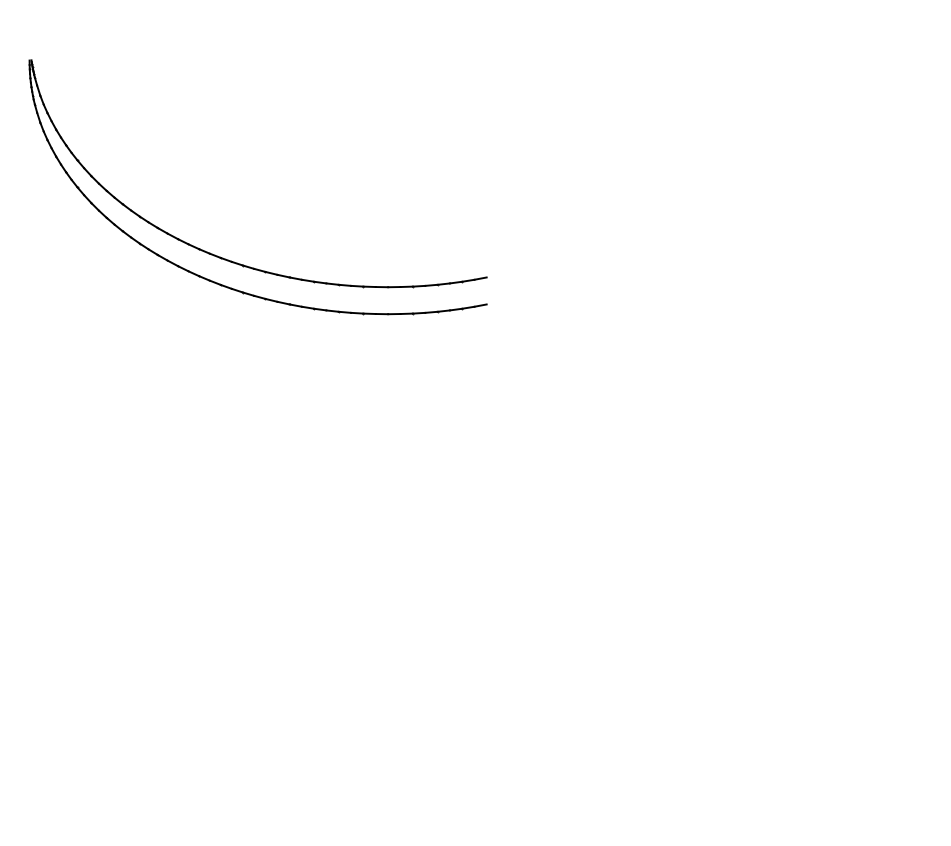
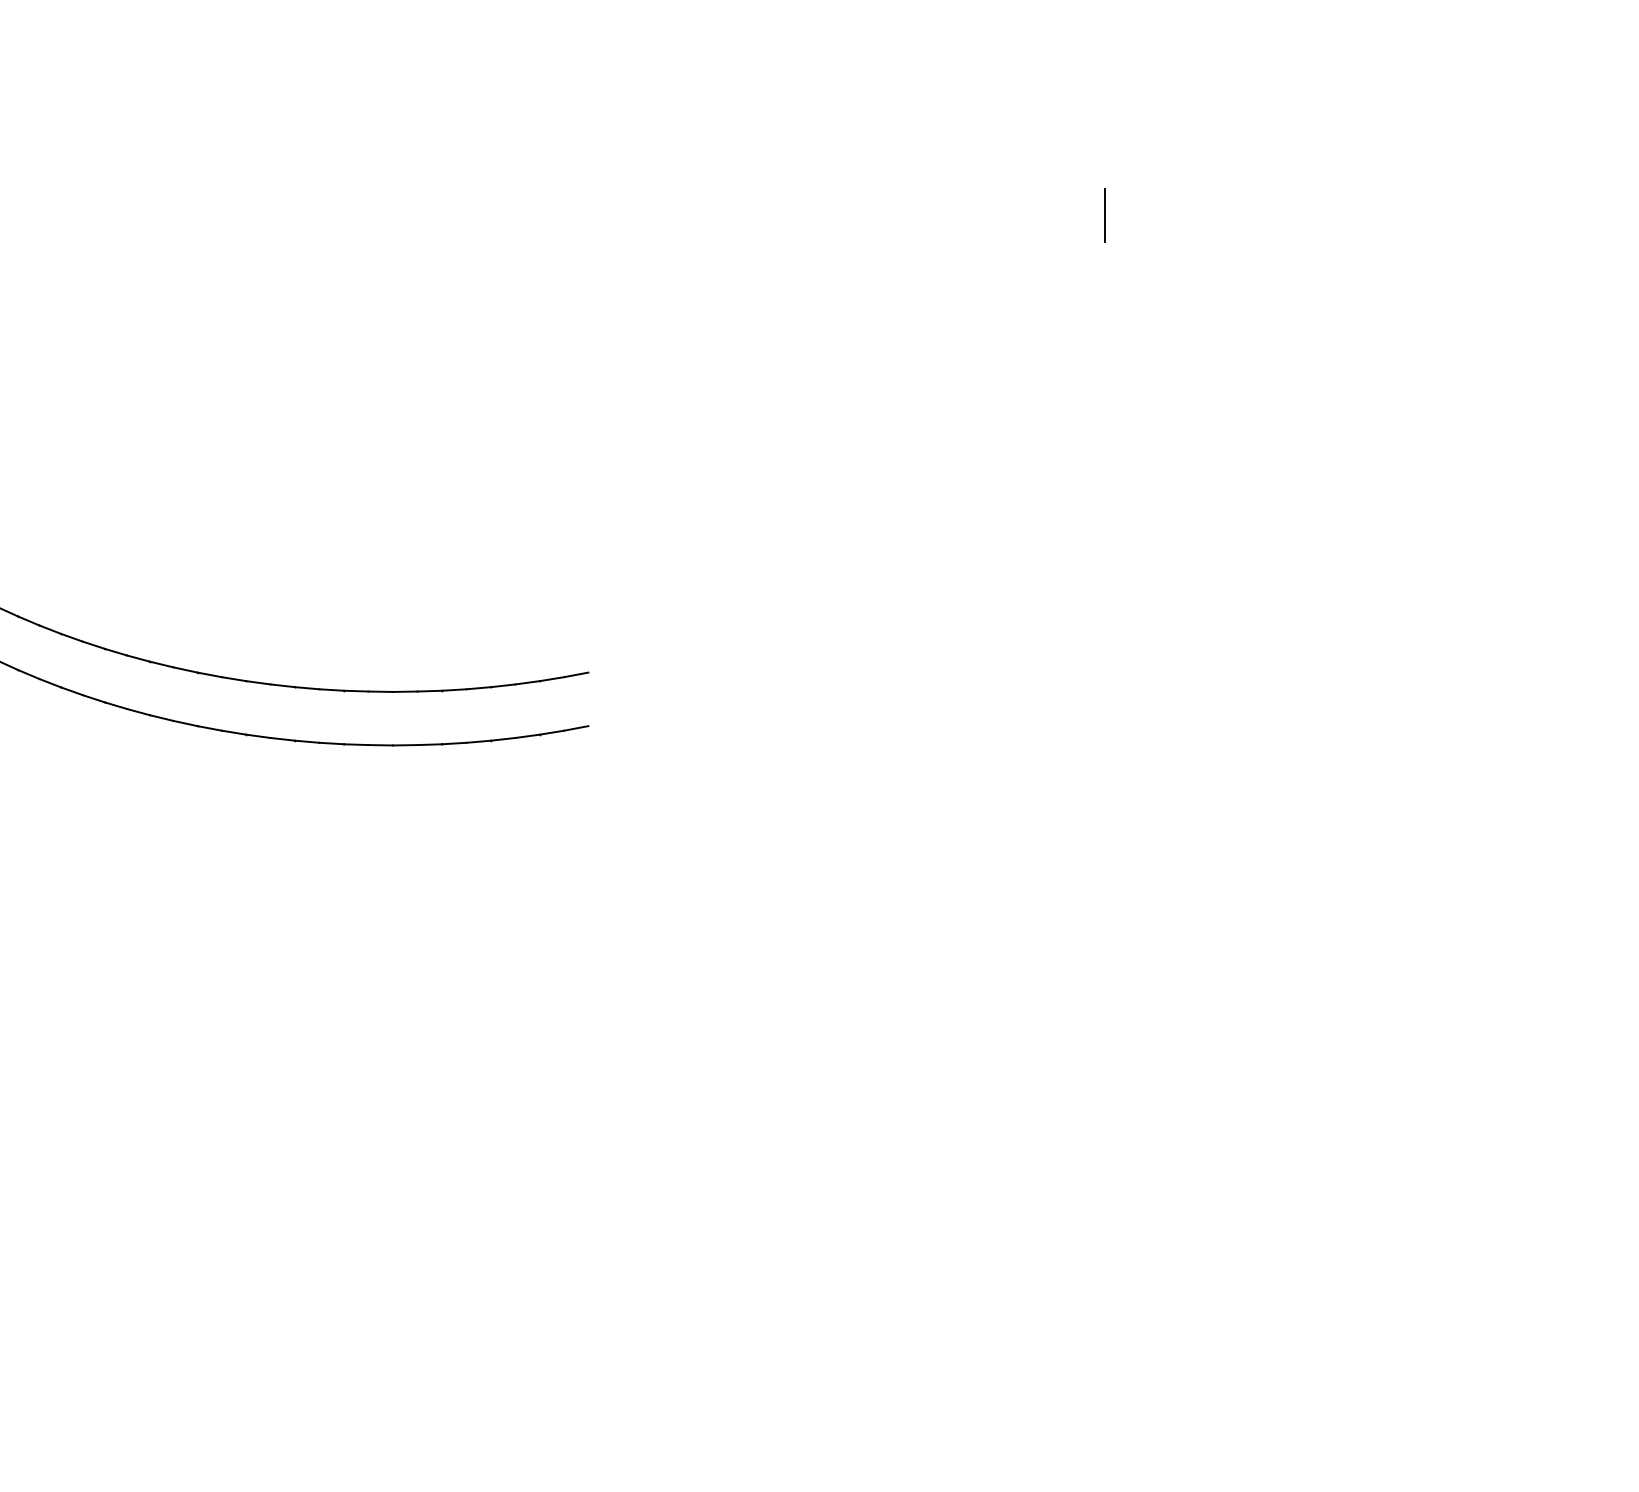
line: (746, 46) -> (1103, 214), added

